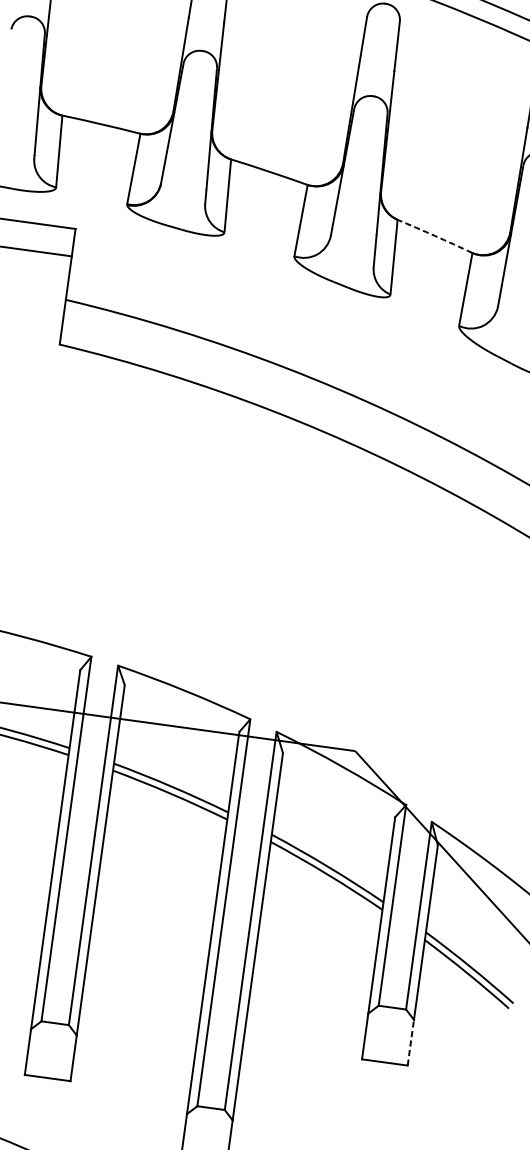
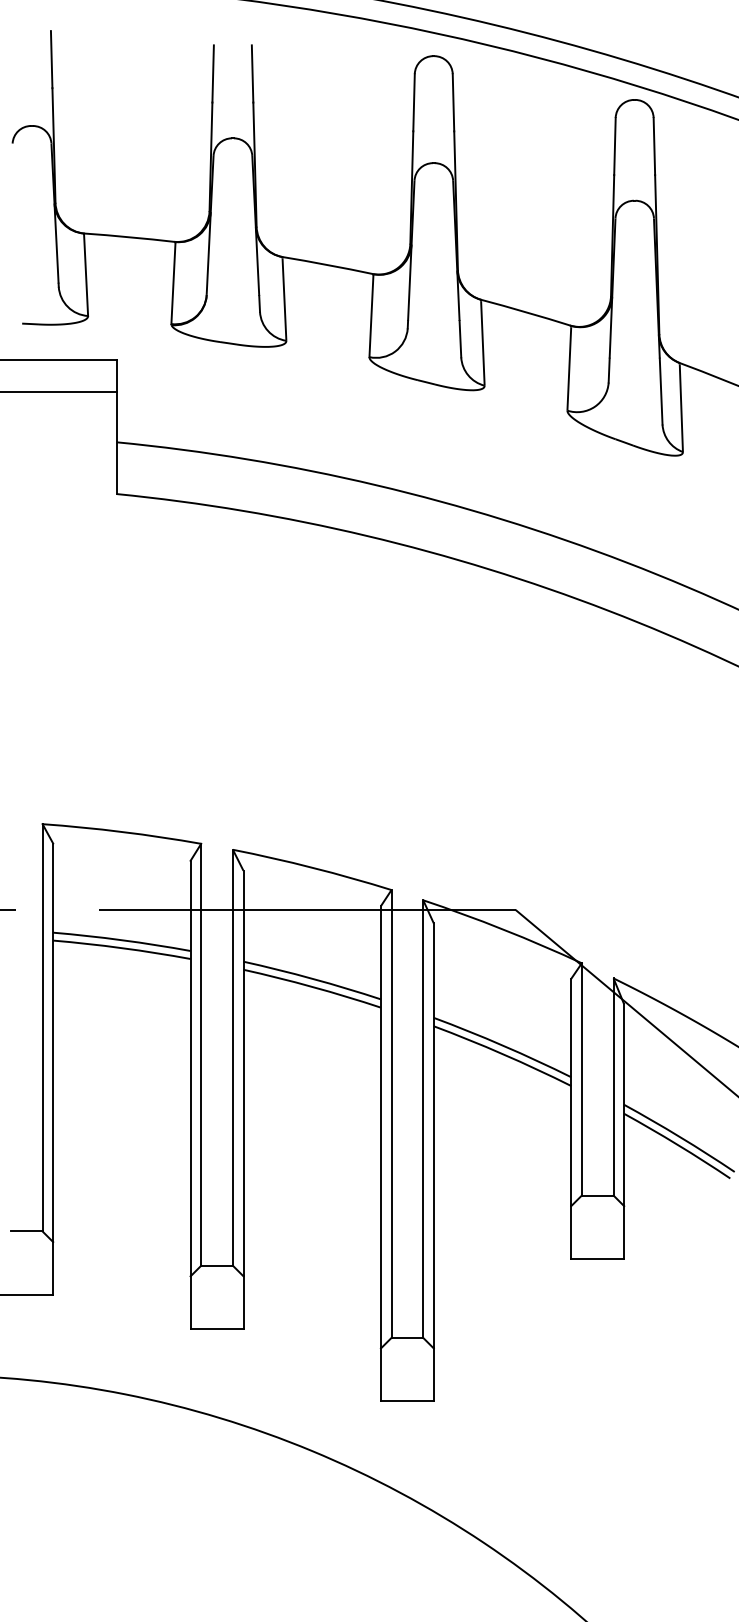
arc: (435, 236) -> (526, 312), dashed -> solid
line: (411, 1042) -> (624, 1232), dashed -> solid

